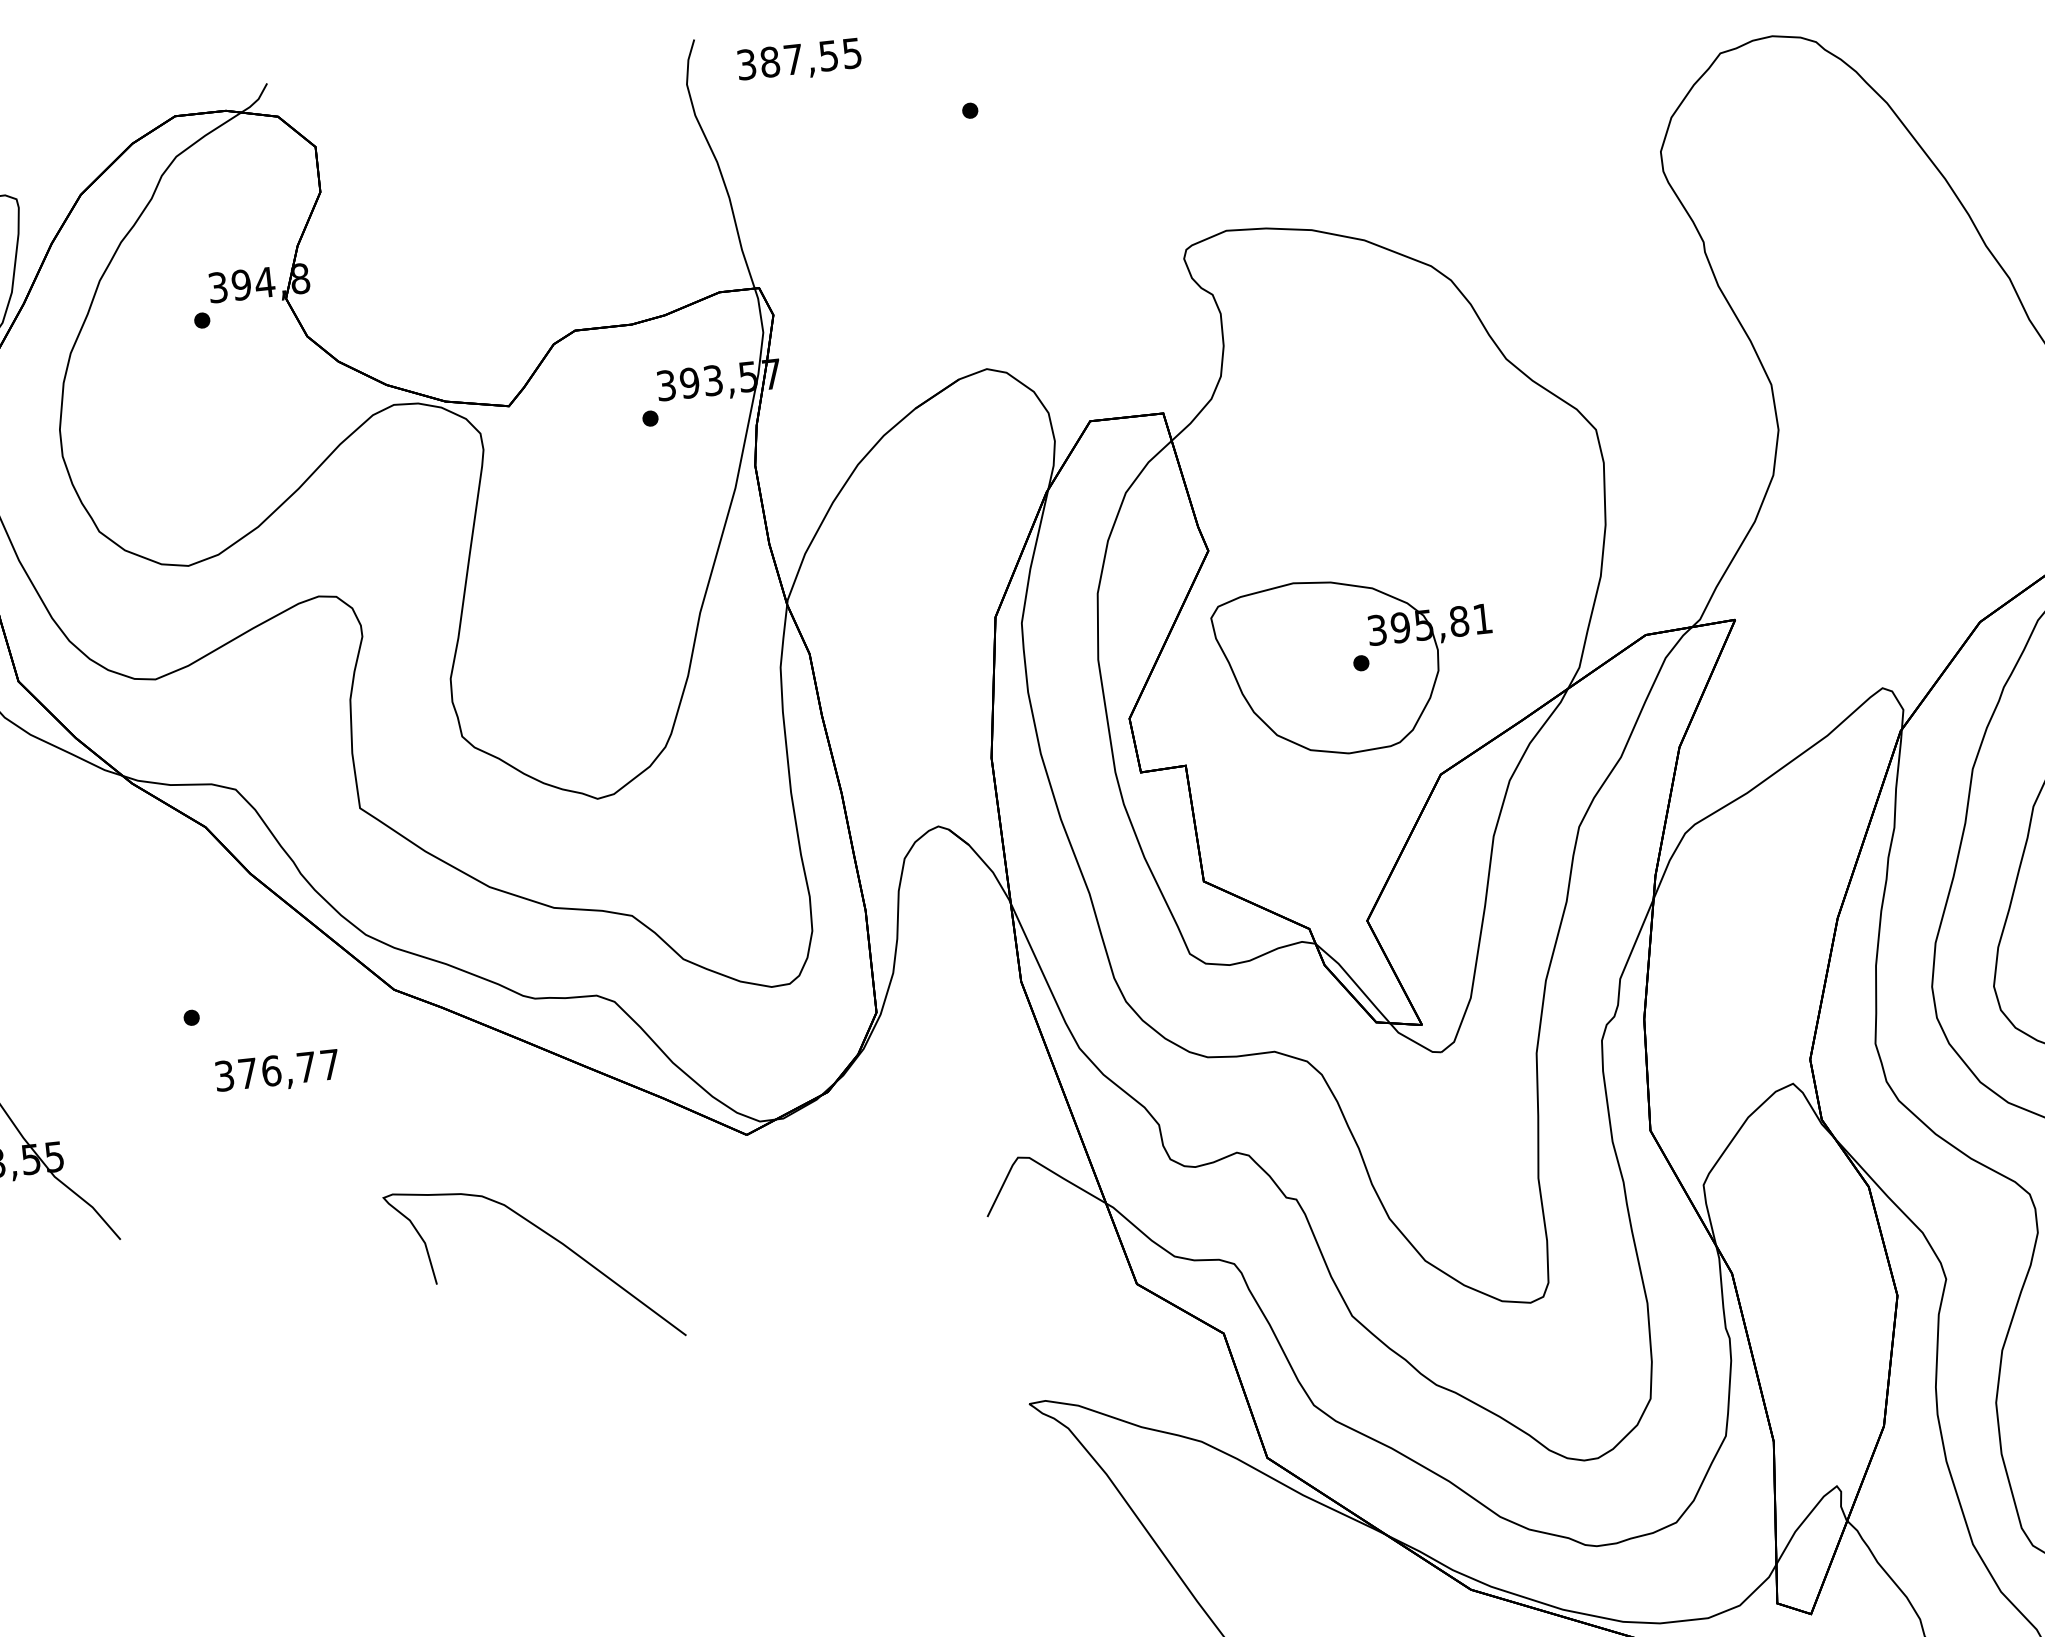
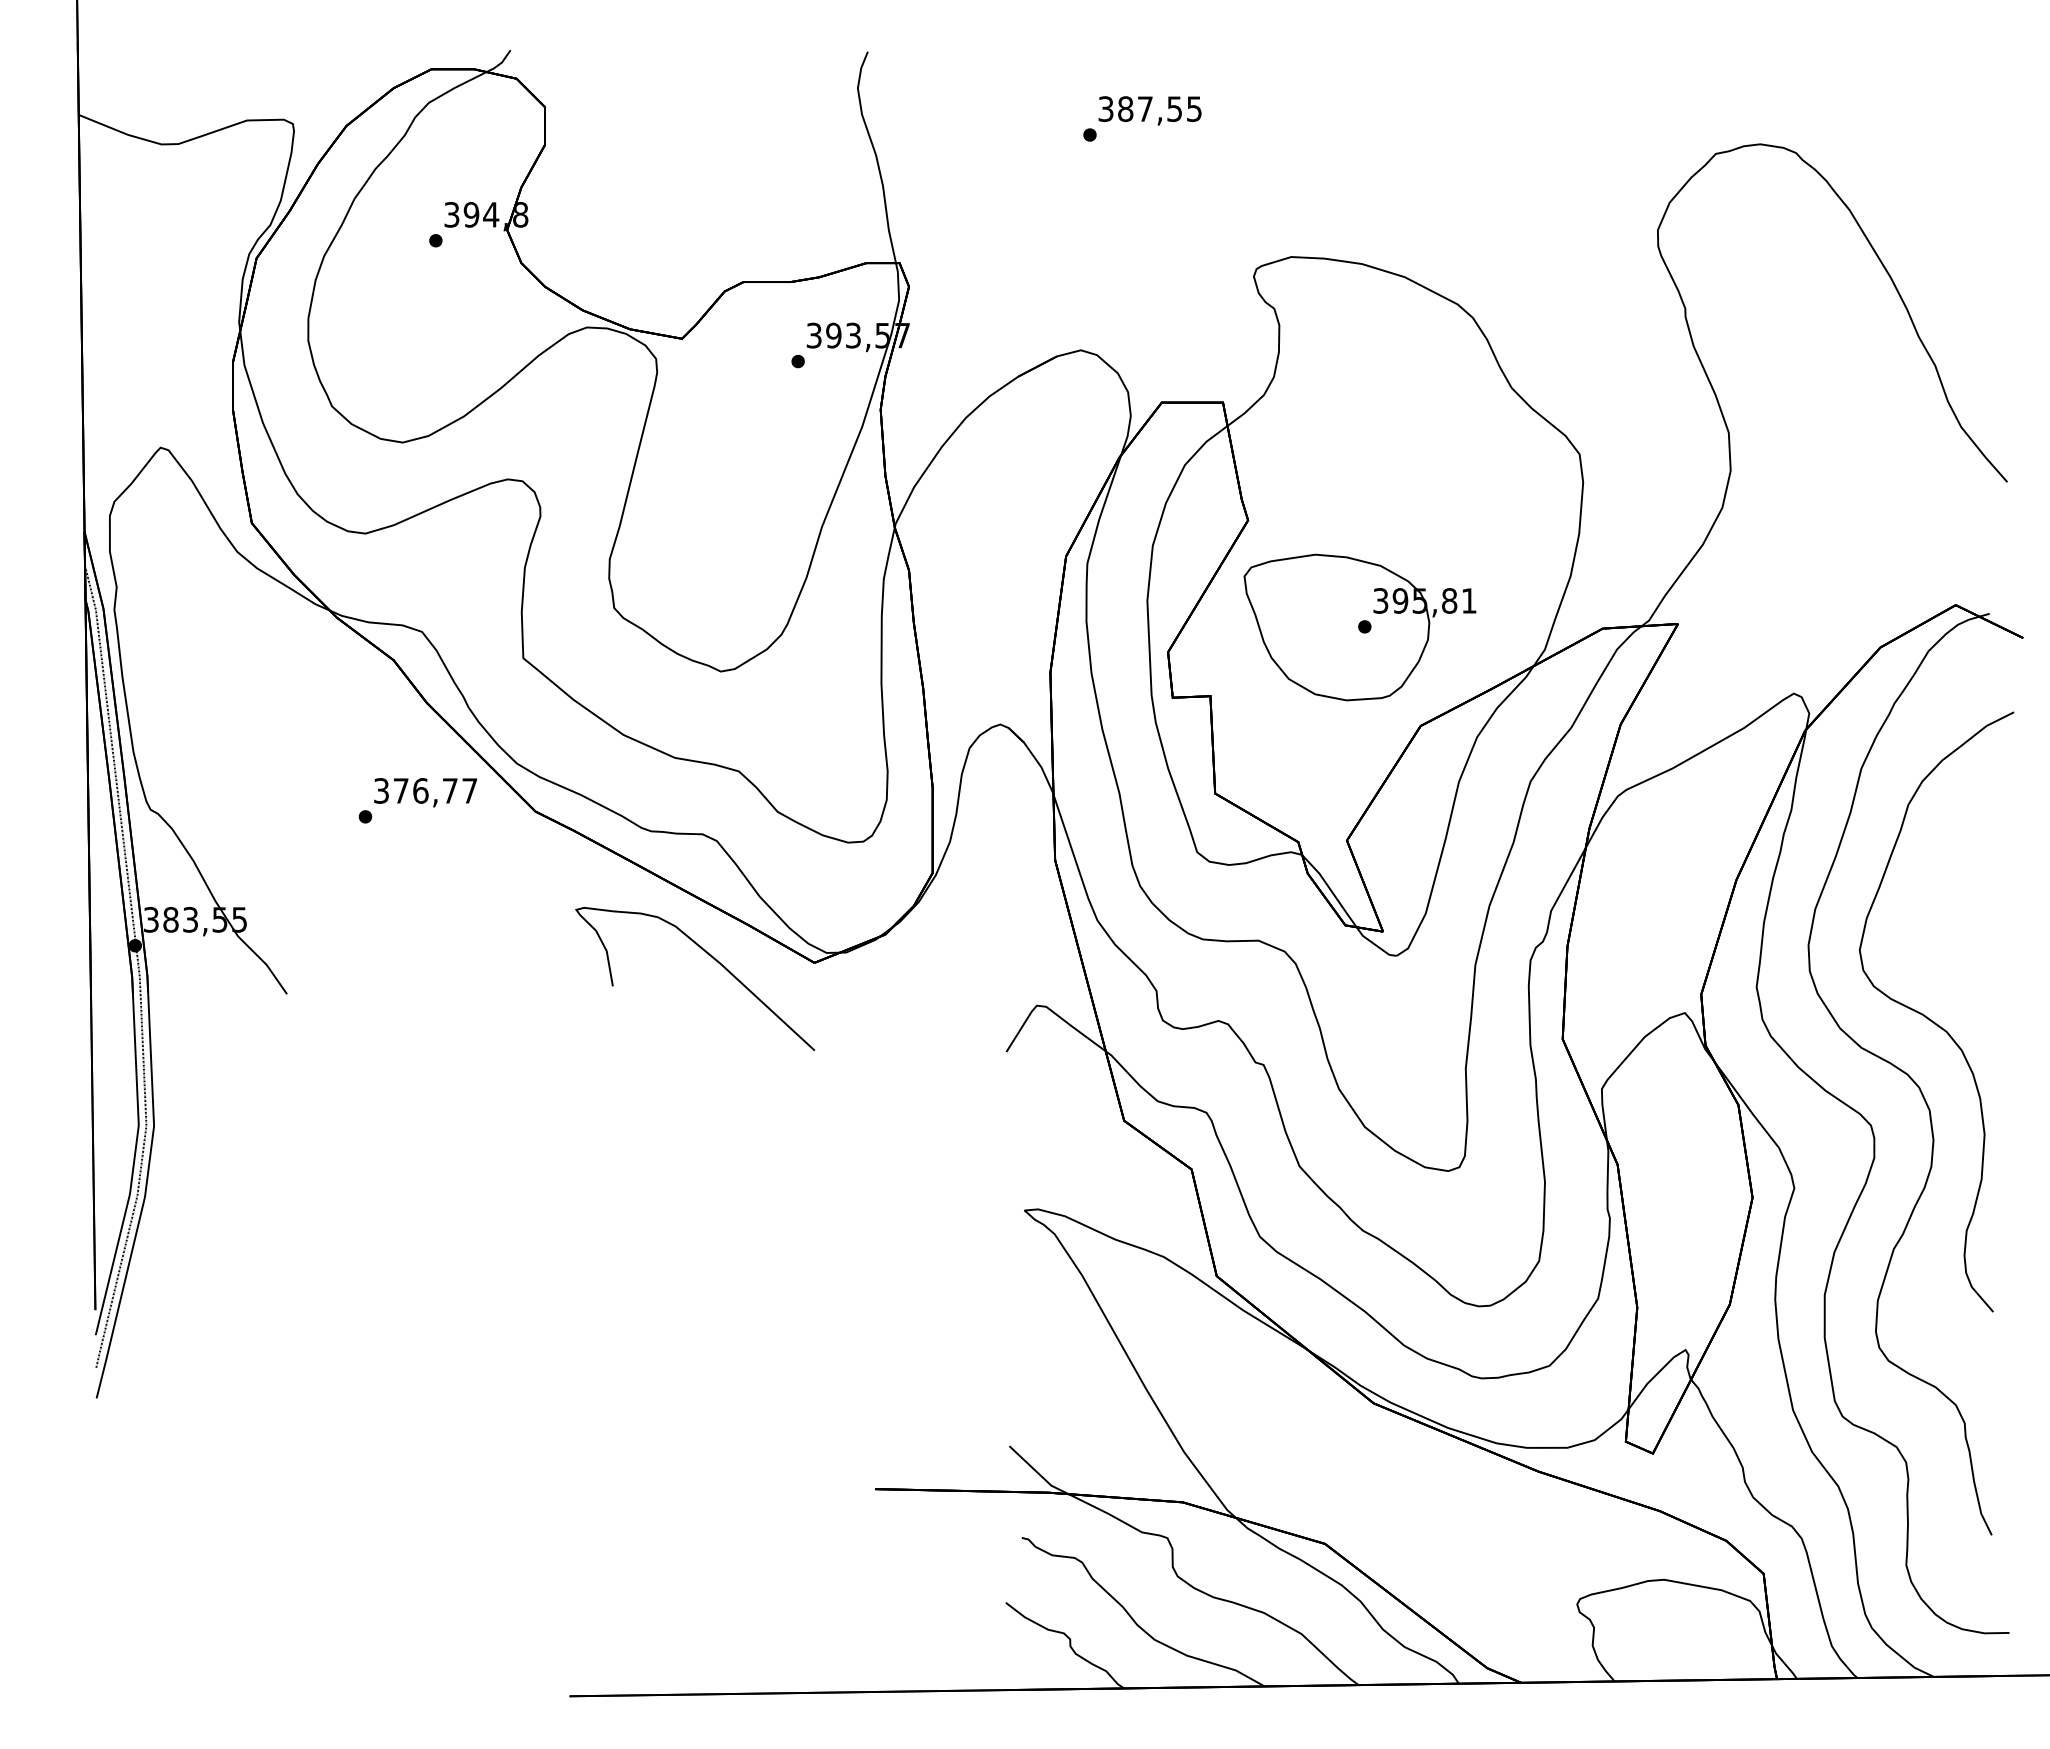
text: (798, 60) -> (1149, 110), moved
text: (277, 1072) -> (425, 792), moved
part: (553, 1239) -> (713, 959), moved

